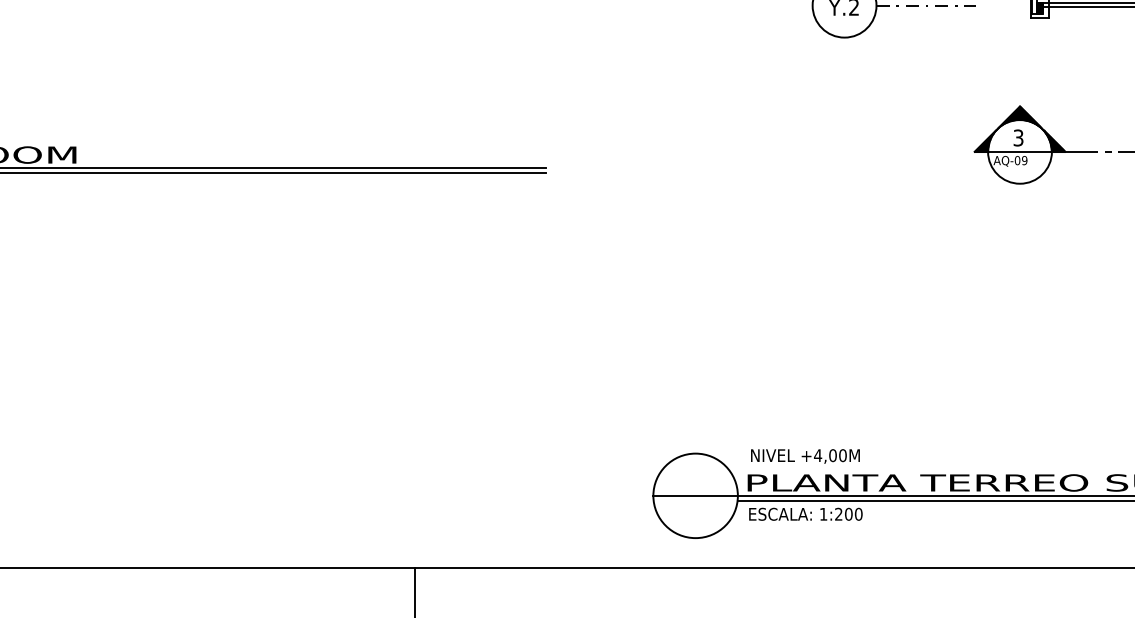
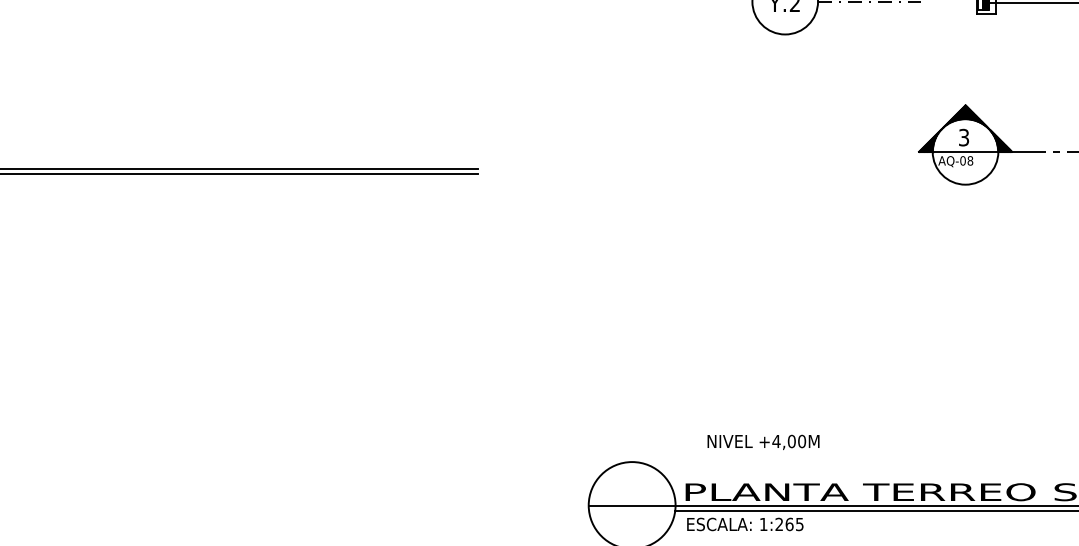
text: (1024, 160) -> (970, 160), AQ-09 -> AQ-08
text: (805, 456) -> (763, 442), moved
text: (853, 513) -> (794, 523), 1:200 -> 1:265

